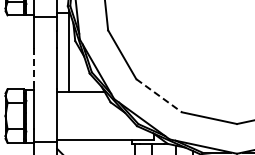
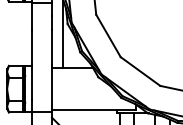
line: (34, 68) -> (32, 47), dashed -> solid
line: (159, 96) -> (140, 72), dashed -> solid

